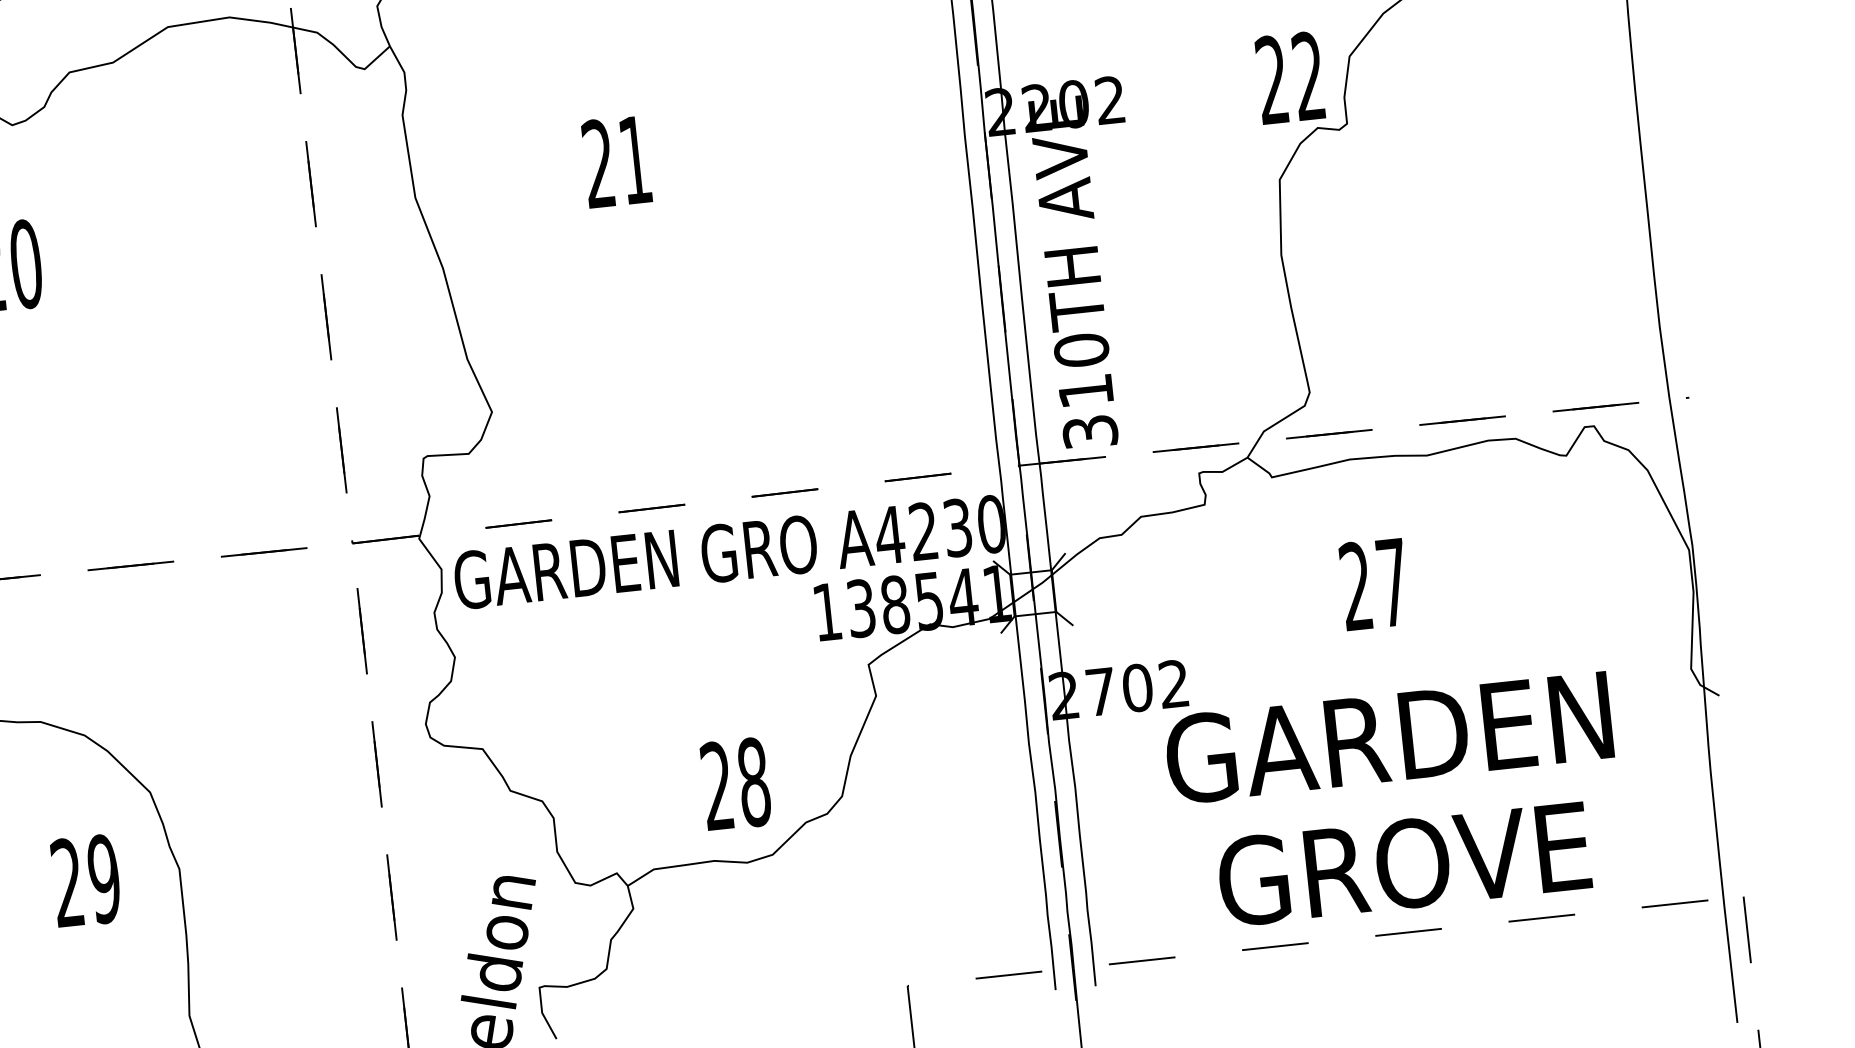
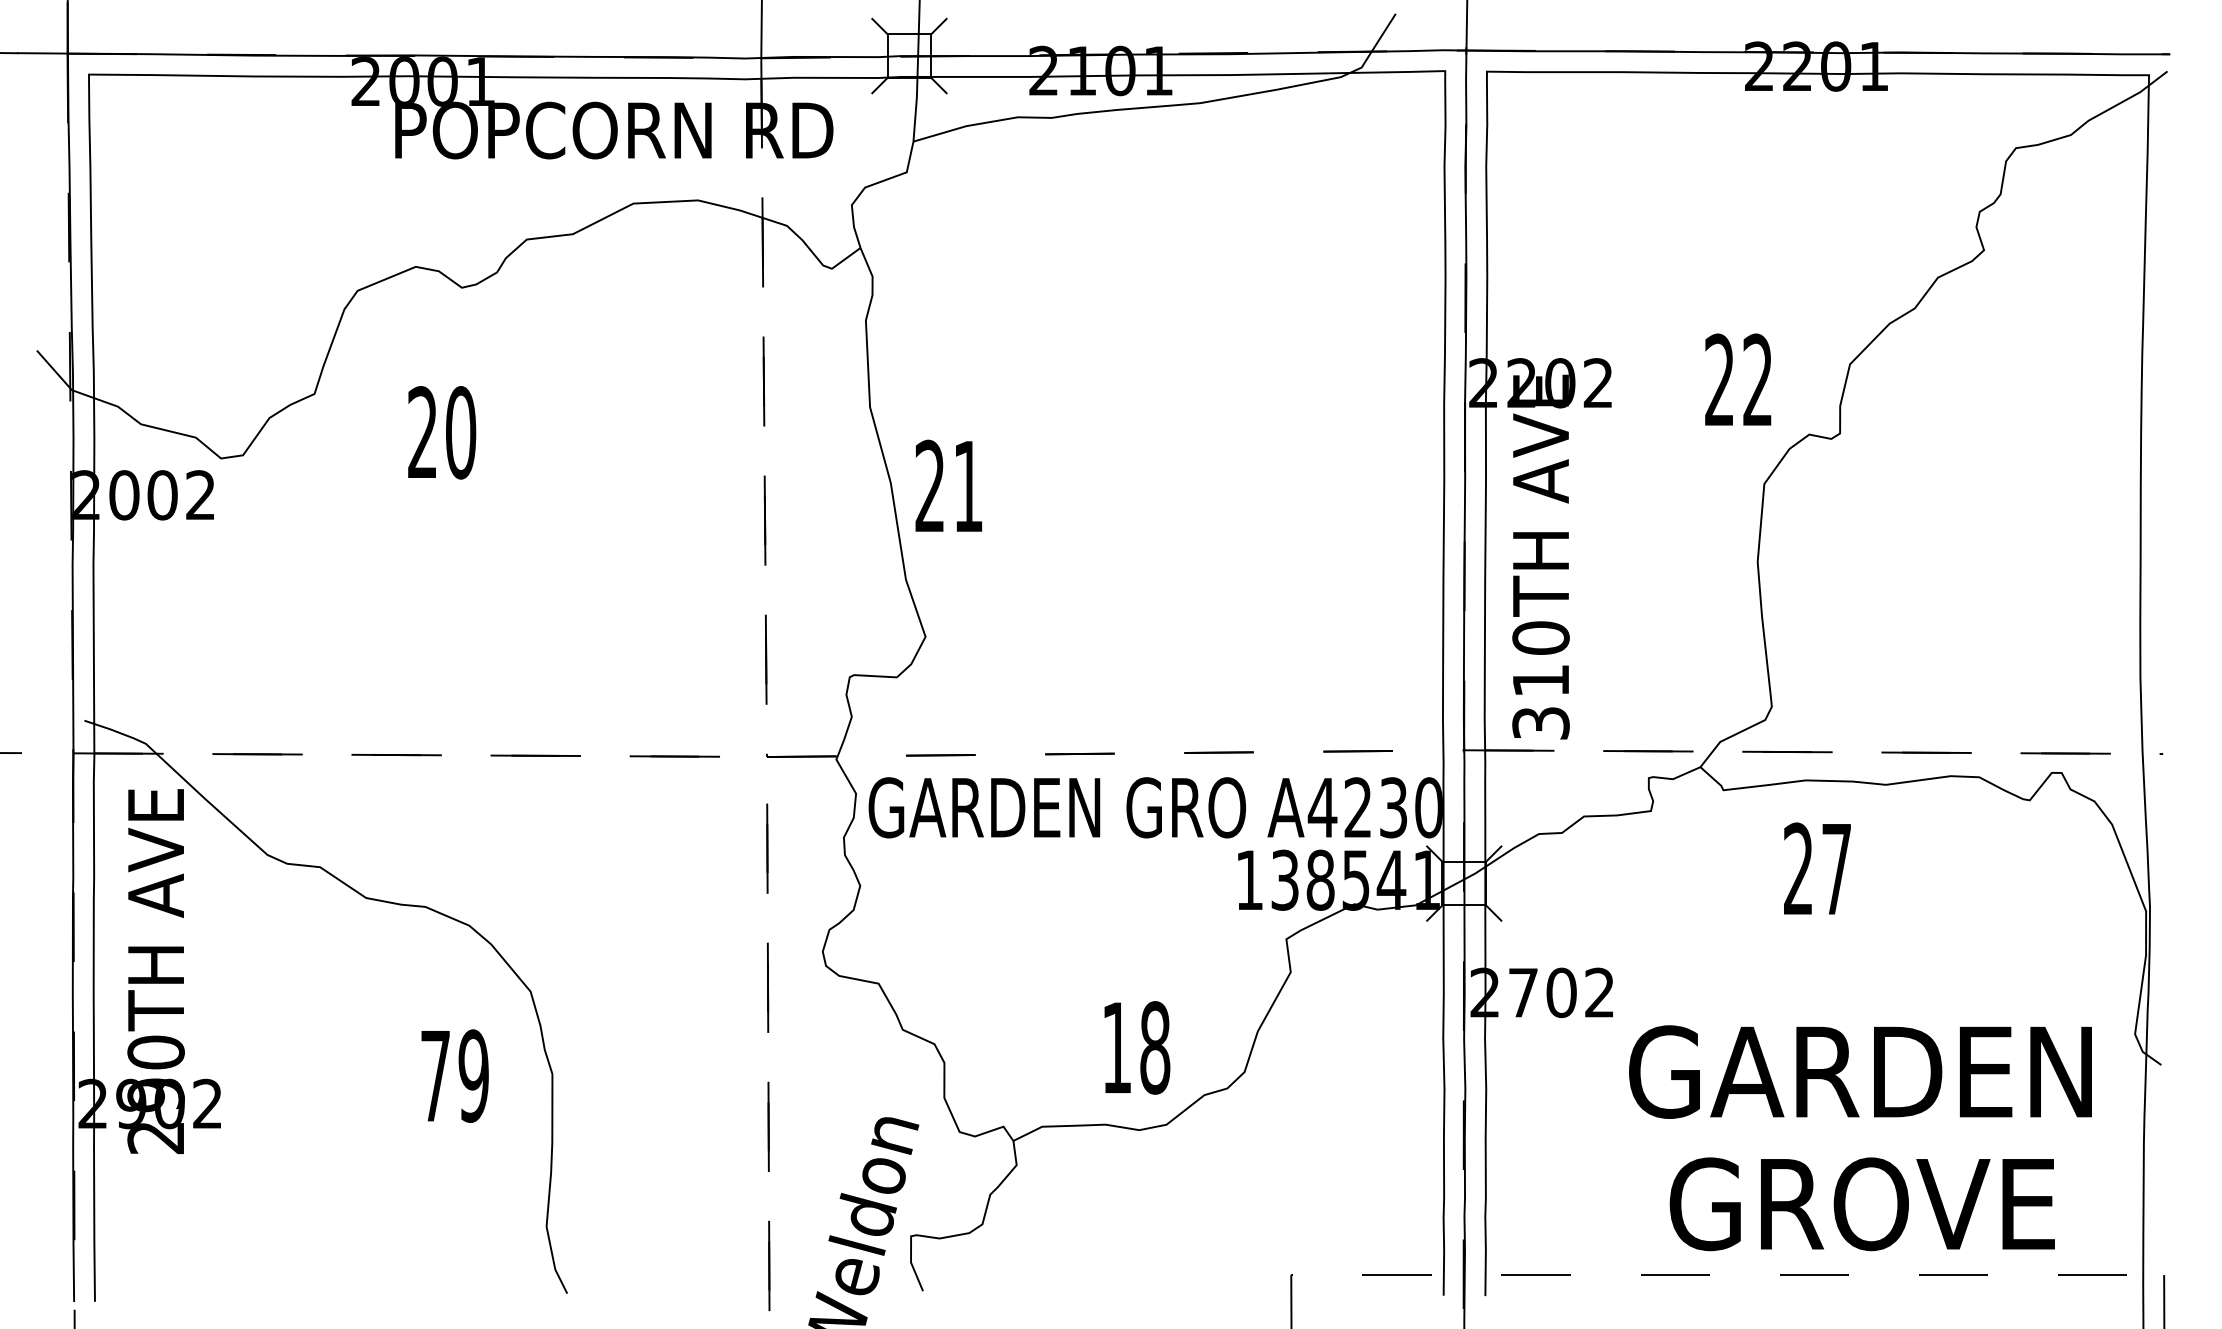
text: (1290, 77) -> (1738, 379), moved
text: (616, 161) -> (948, 485), moved
text: (1374, 583) -> (1817, 868), moved
text: (716, 785) -> (1116, 1047), 28 -> 18
text: (1395, 801) -> (1860, 1138), moved
text: (67, 882) -> (435, 1075), 29 -> 79

